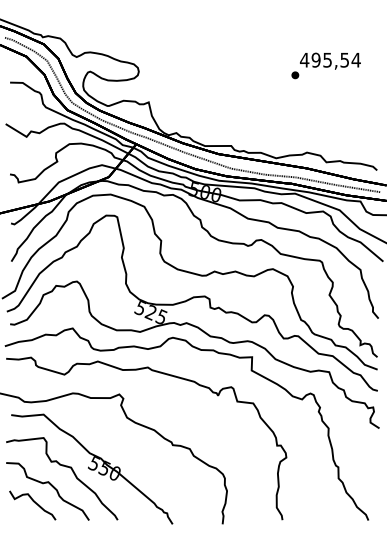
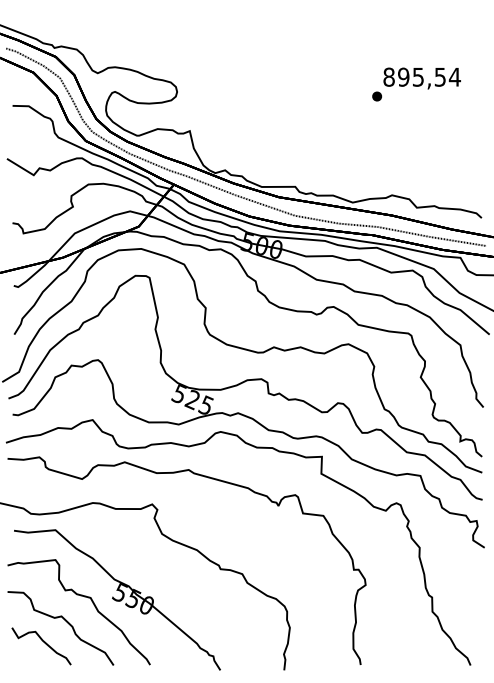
text: (305, 59) -> (389, 76), 495,54 -> 895,54

